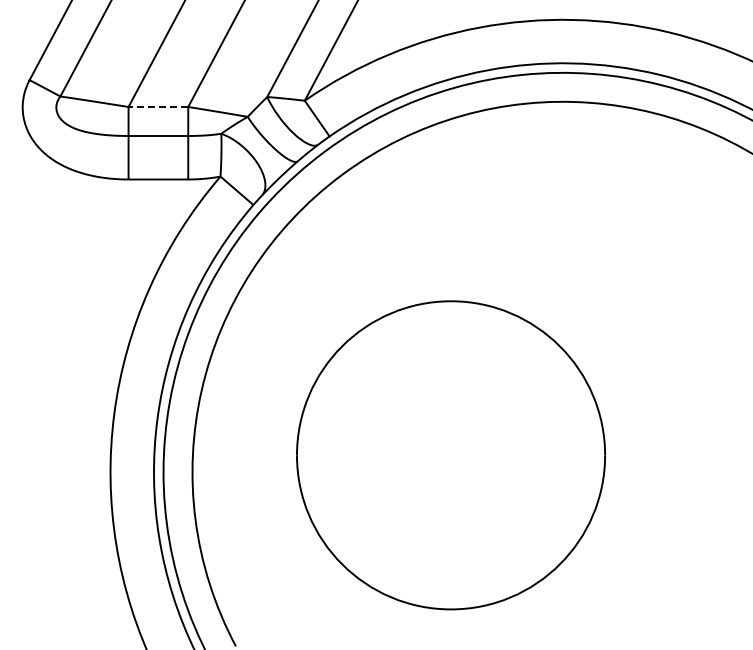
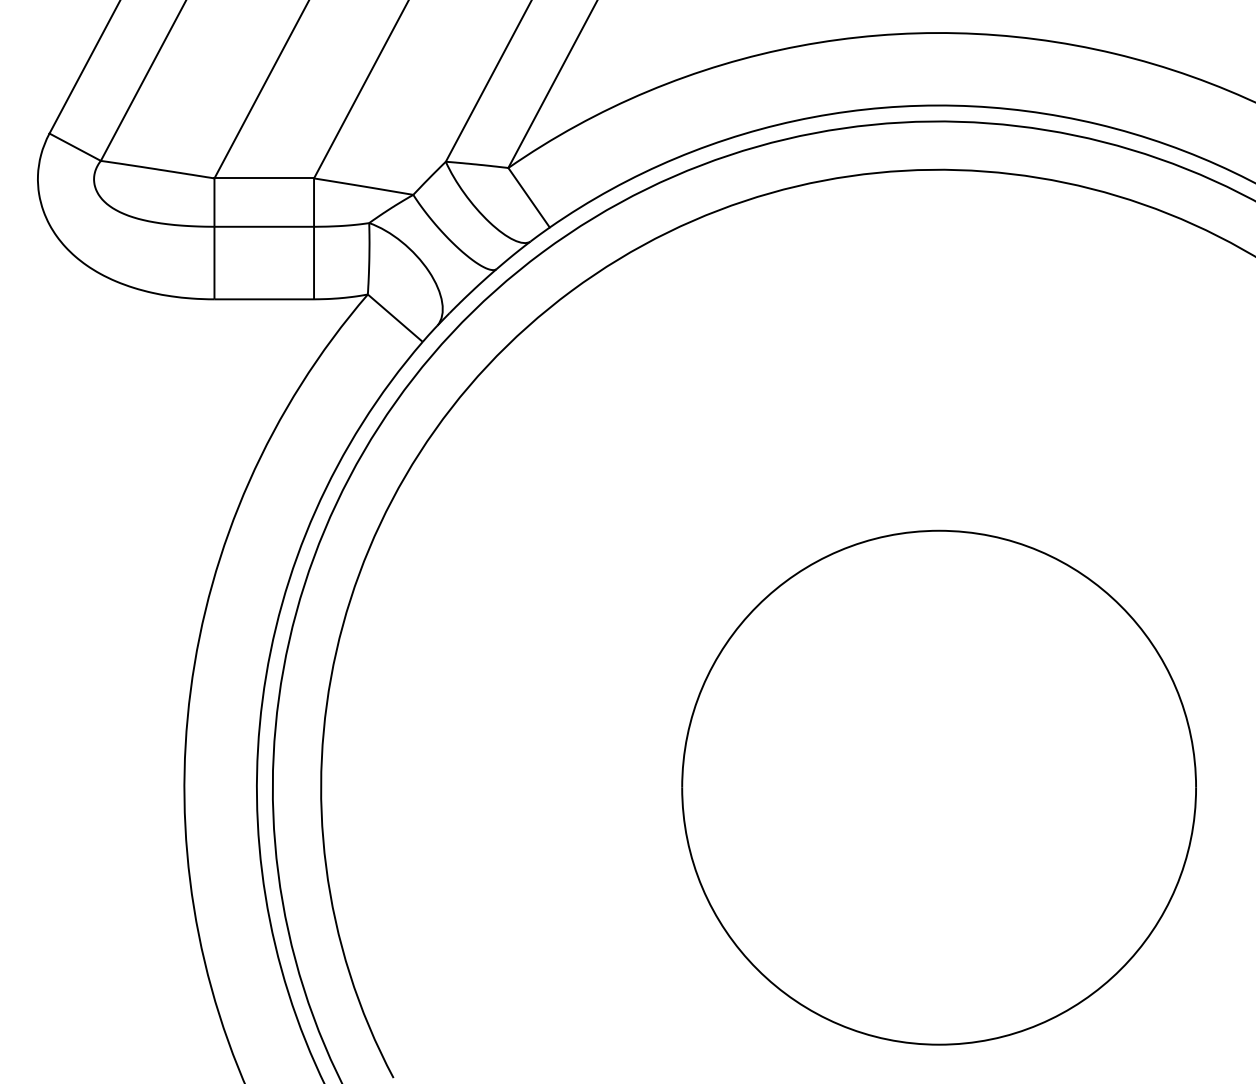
line: (158, 107) -> (264, 179), dashed -> solid
part: (450, 455) -> (938, 788), moved

